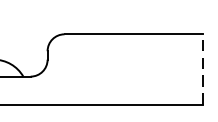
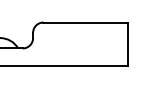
line: (203, 70) -> (128, 44), dashed -> solid

